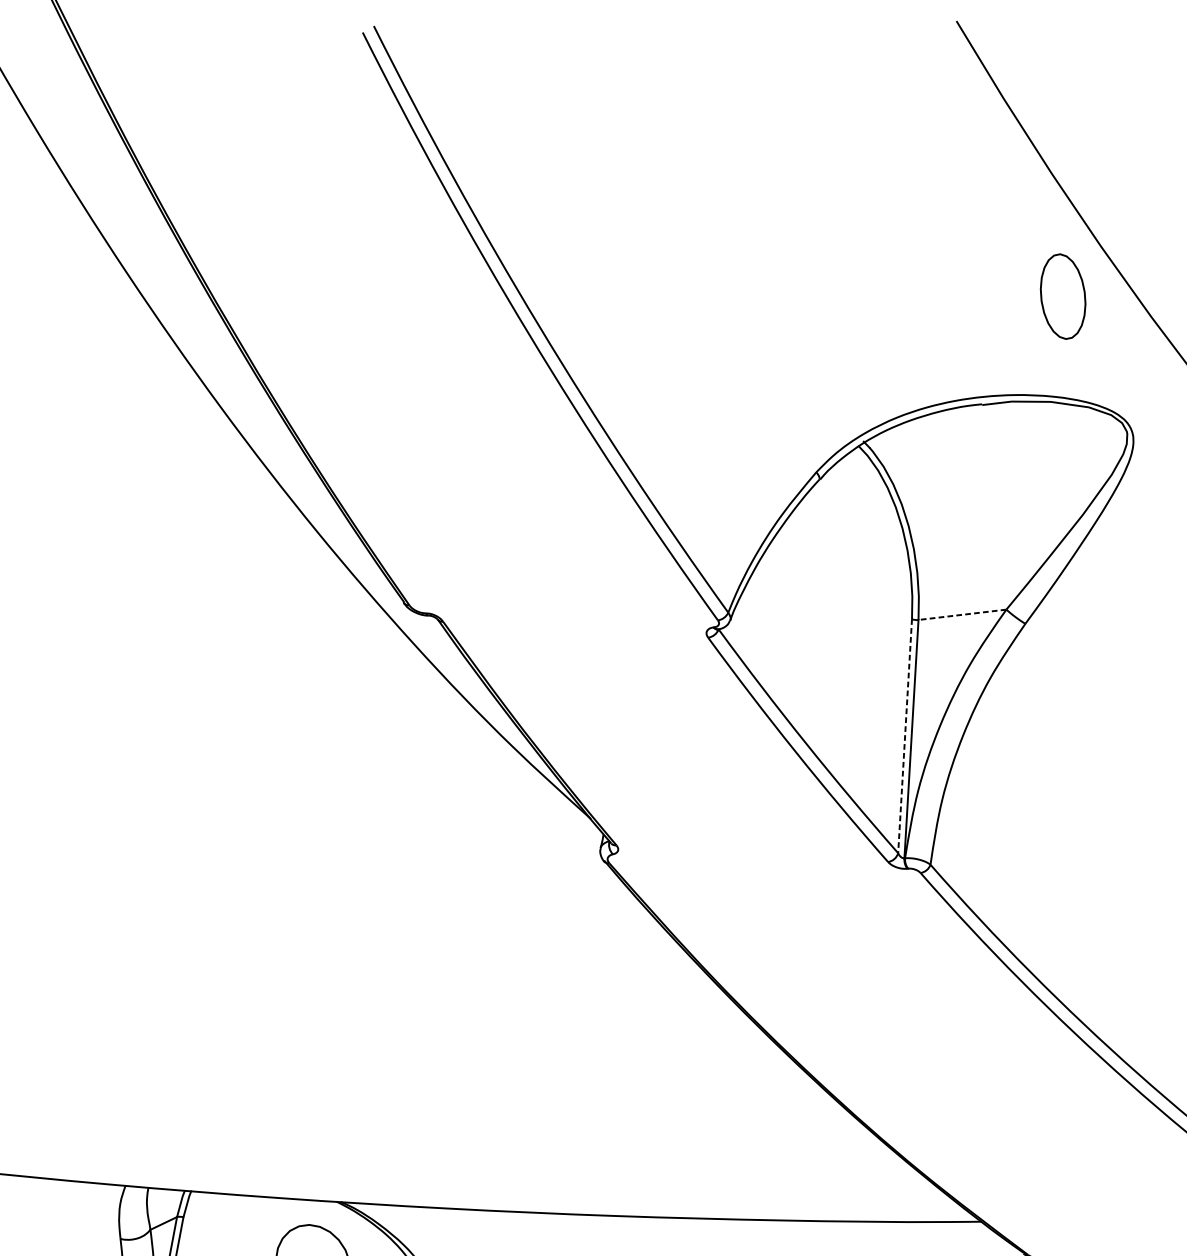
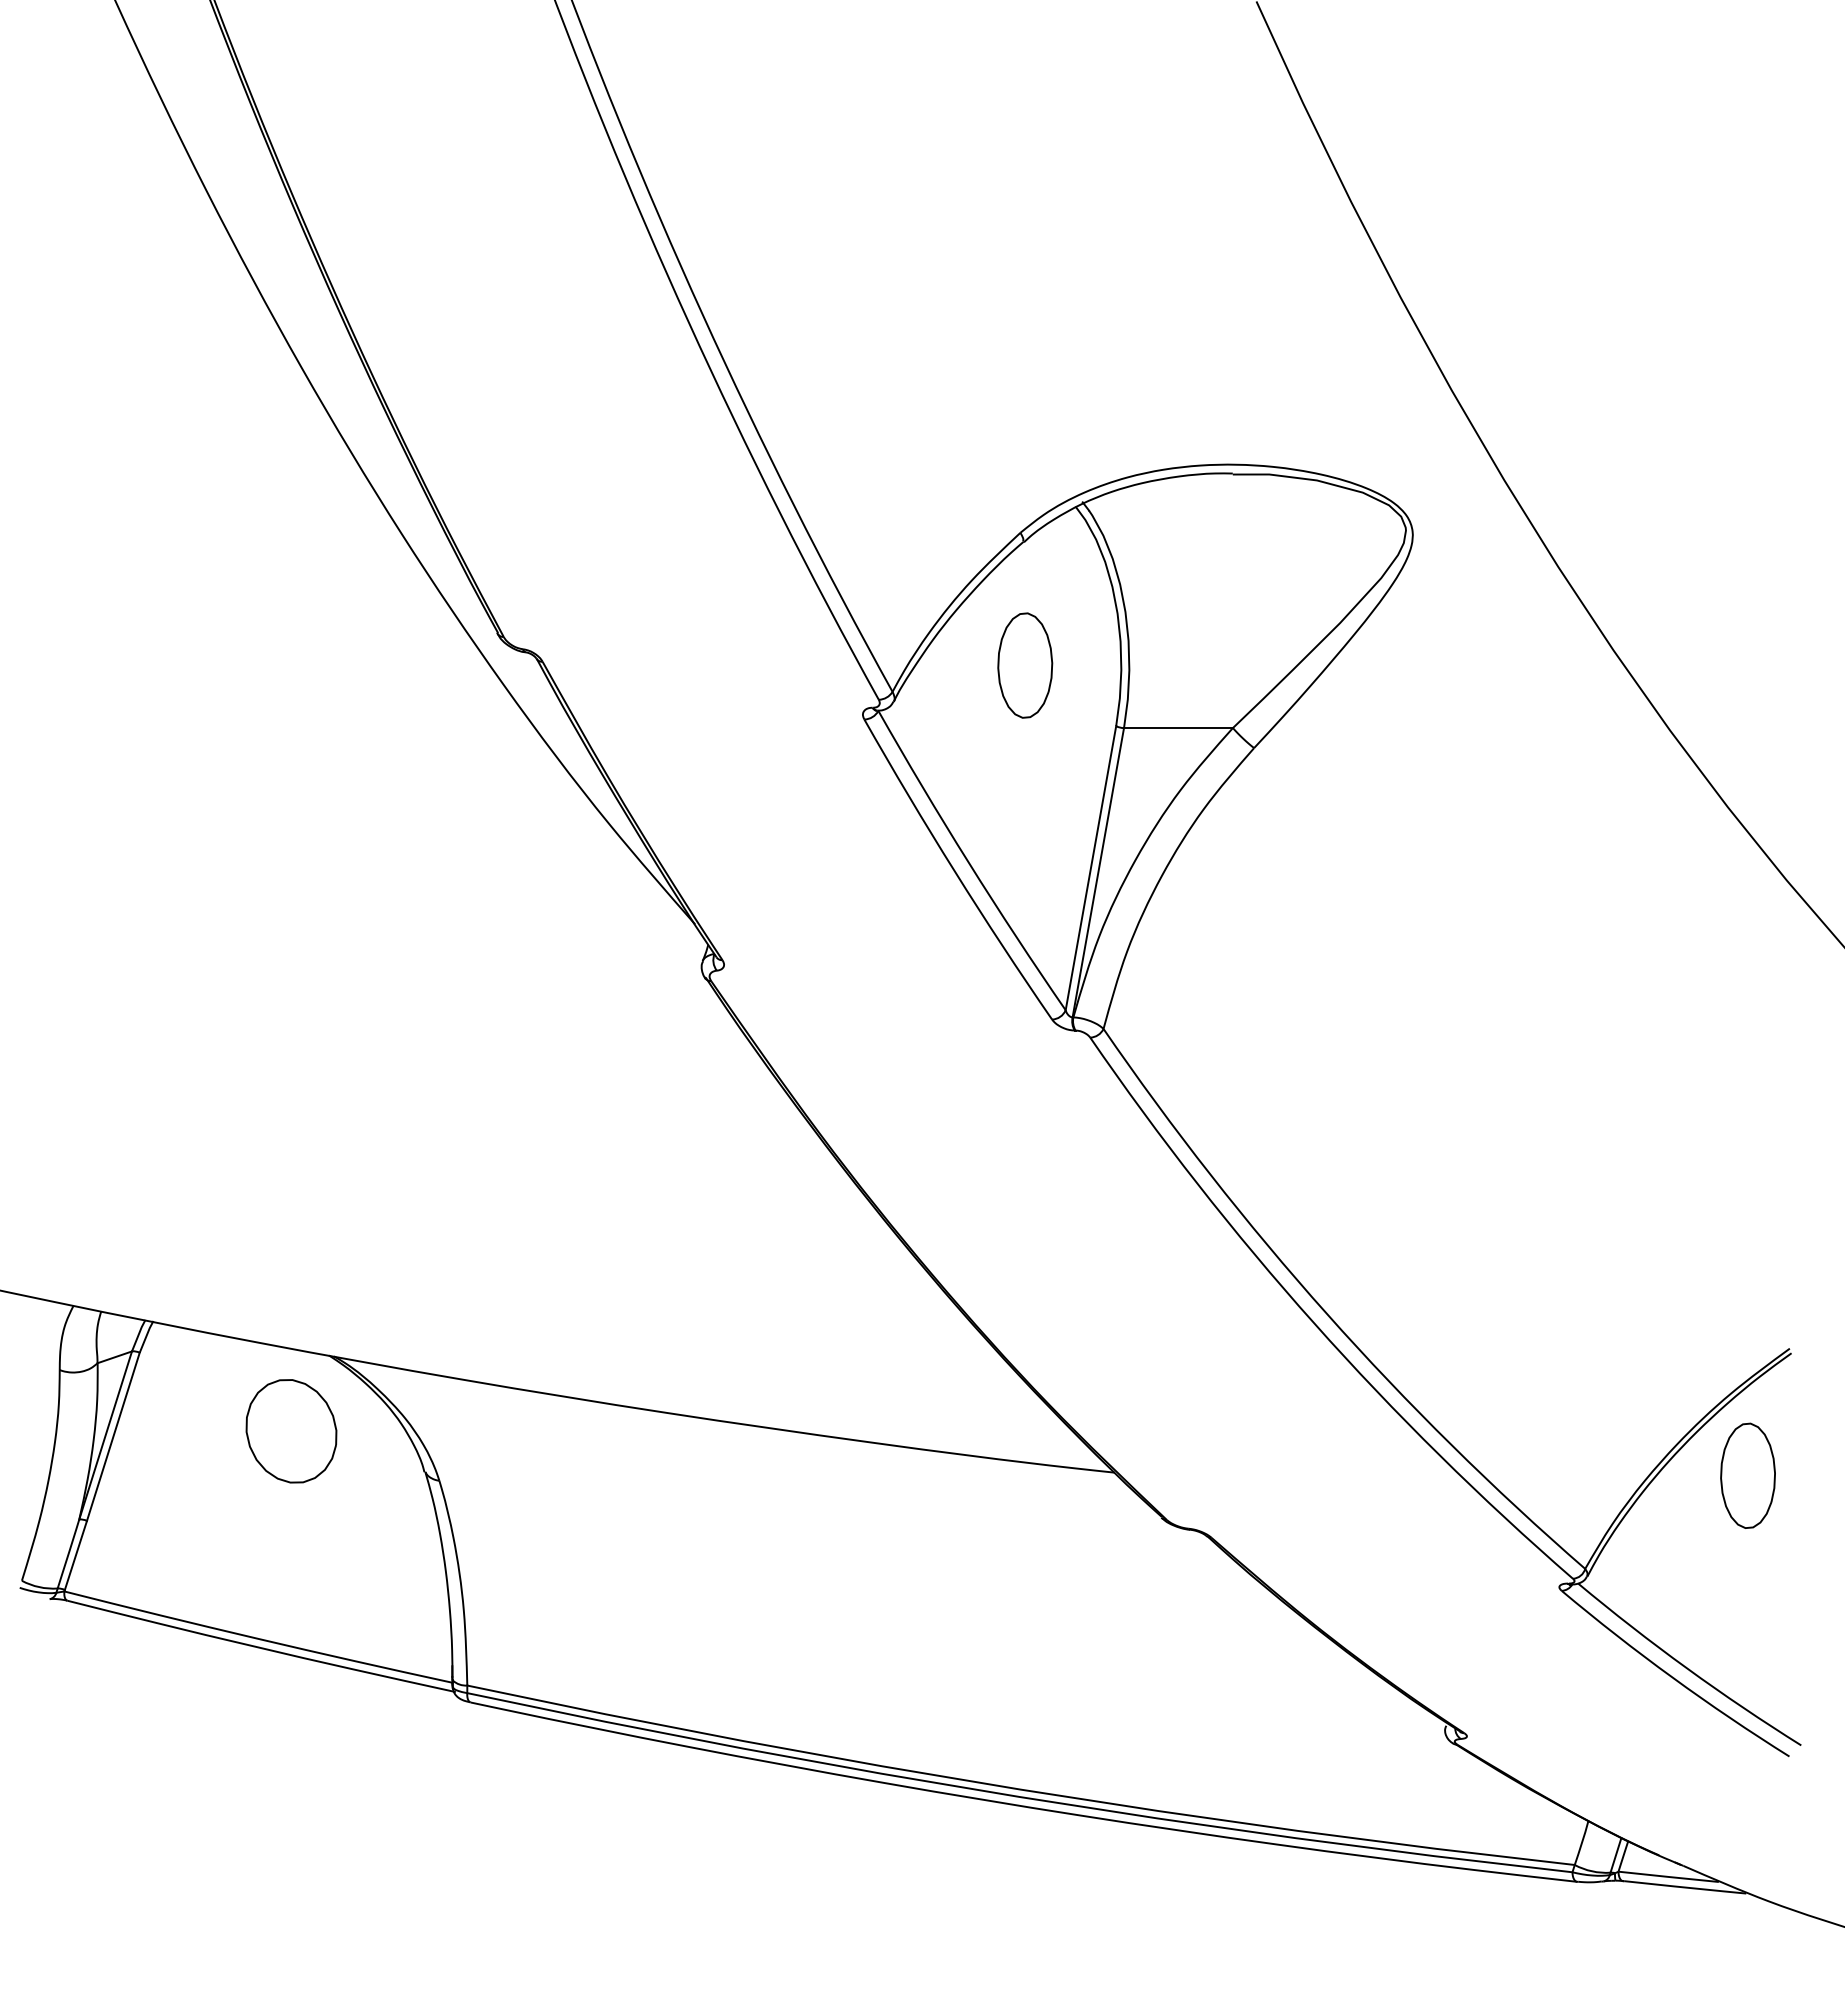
part: (1063, 296) -> (1025, 665), moved
line: (961, 615) -> (1177, 728), dashed -> solid
line: (904, 736) -> (1090, 868), dashed -> solid

